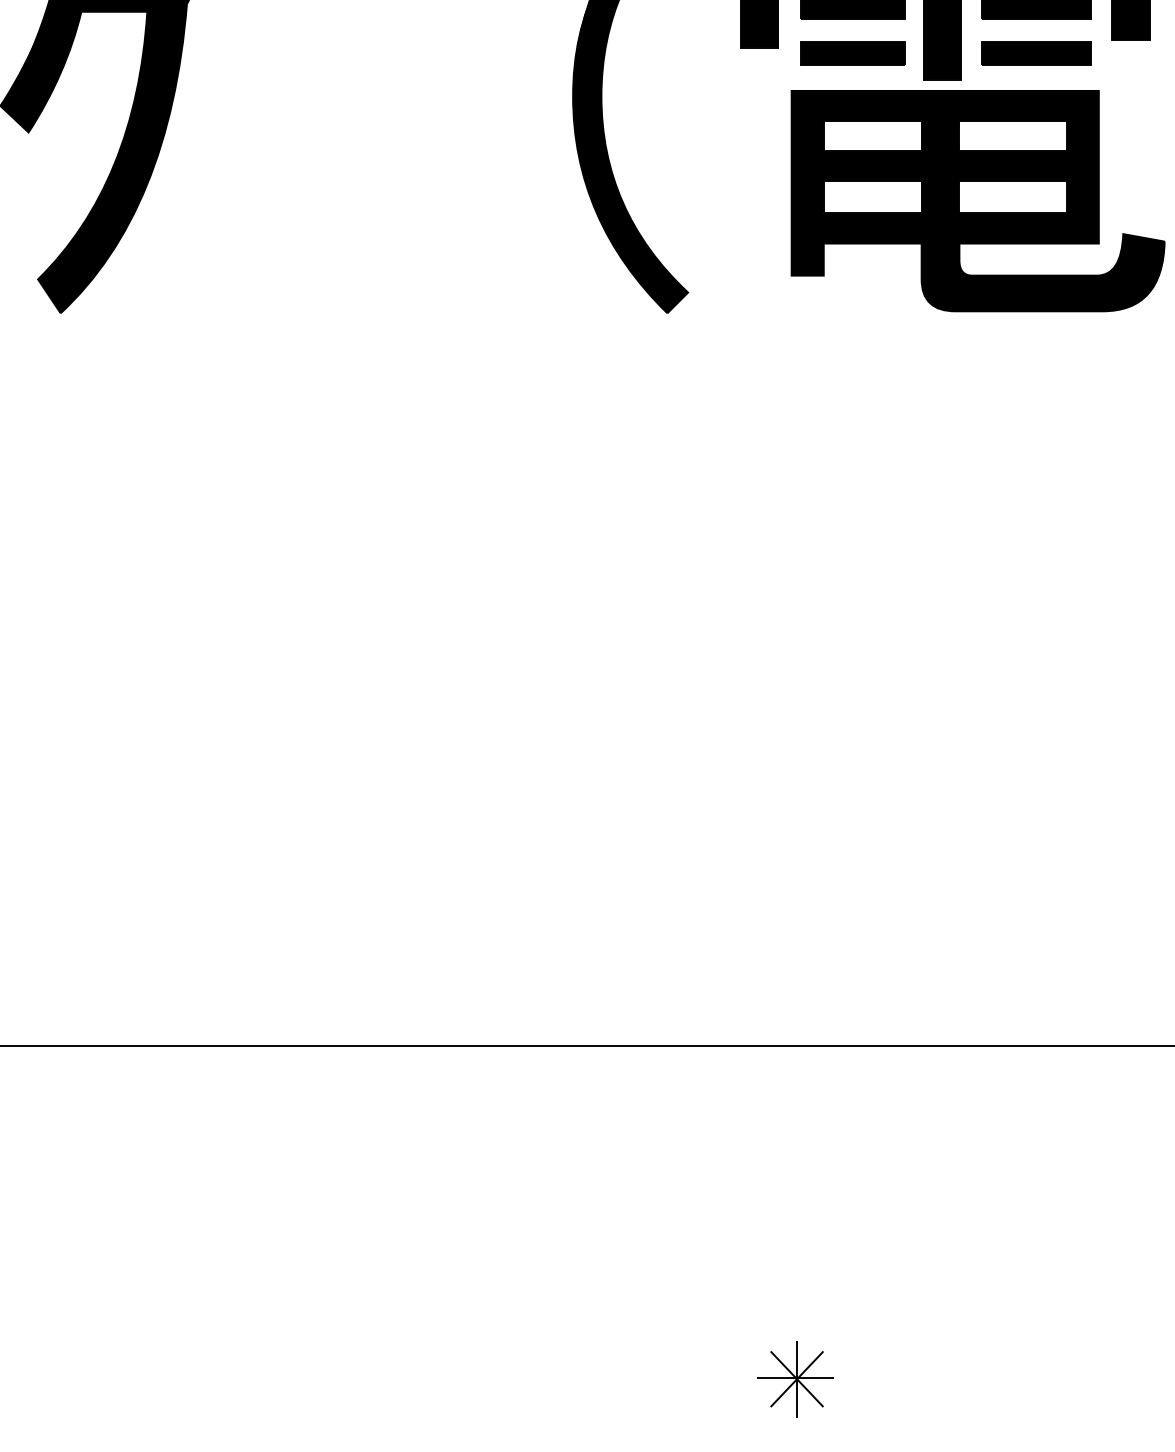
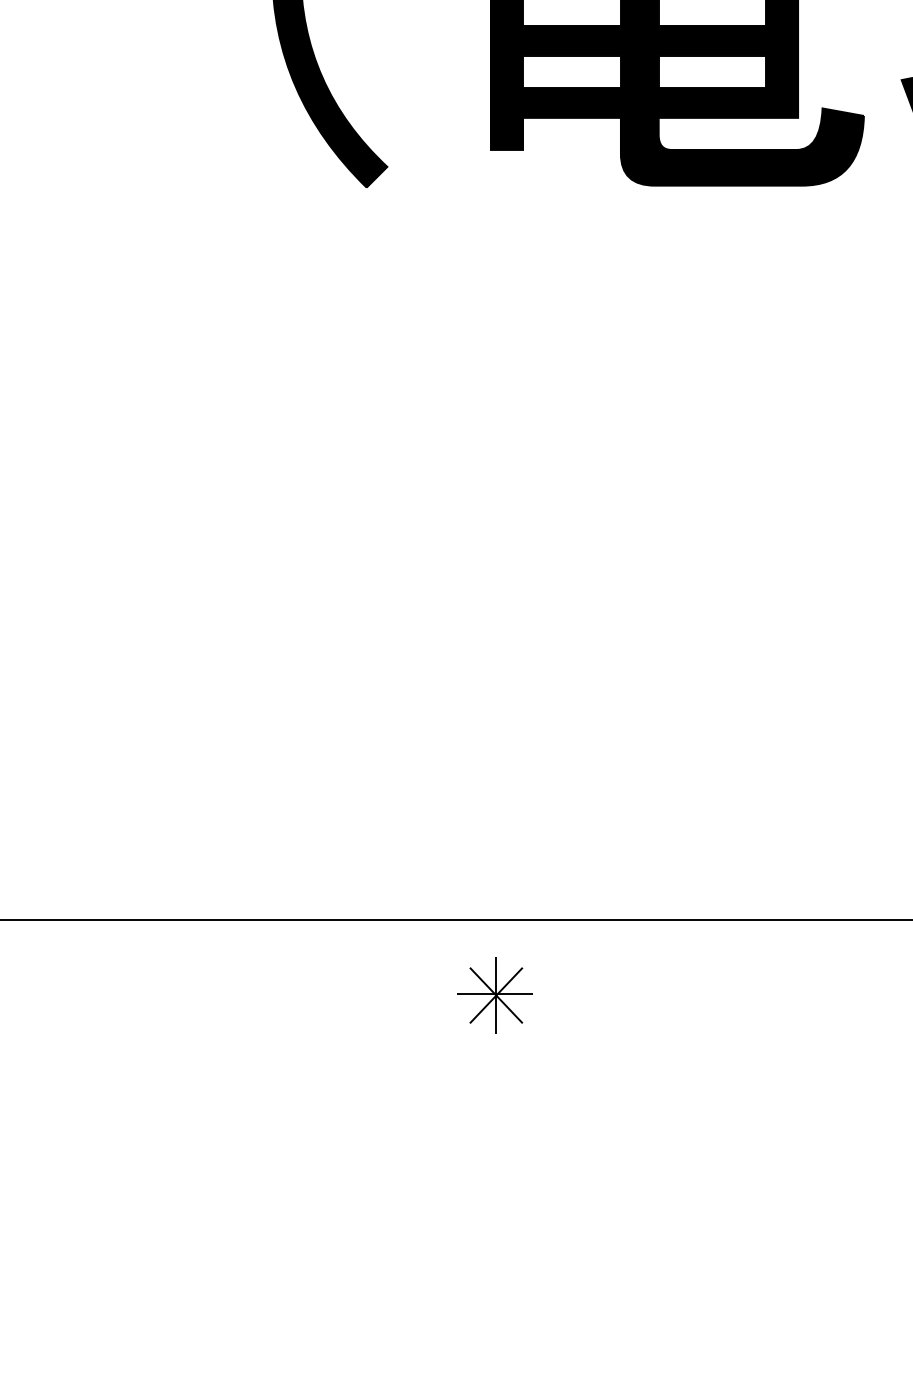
part: (795, 1379) -> (494, 995), moved

